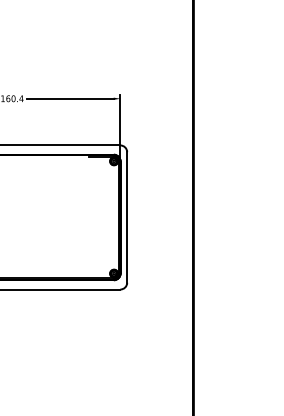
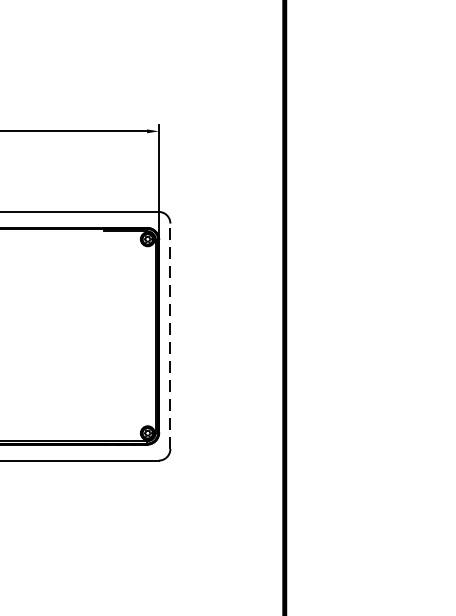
line: (127, 216) -> (170, 334), solid -> dashed

